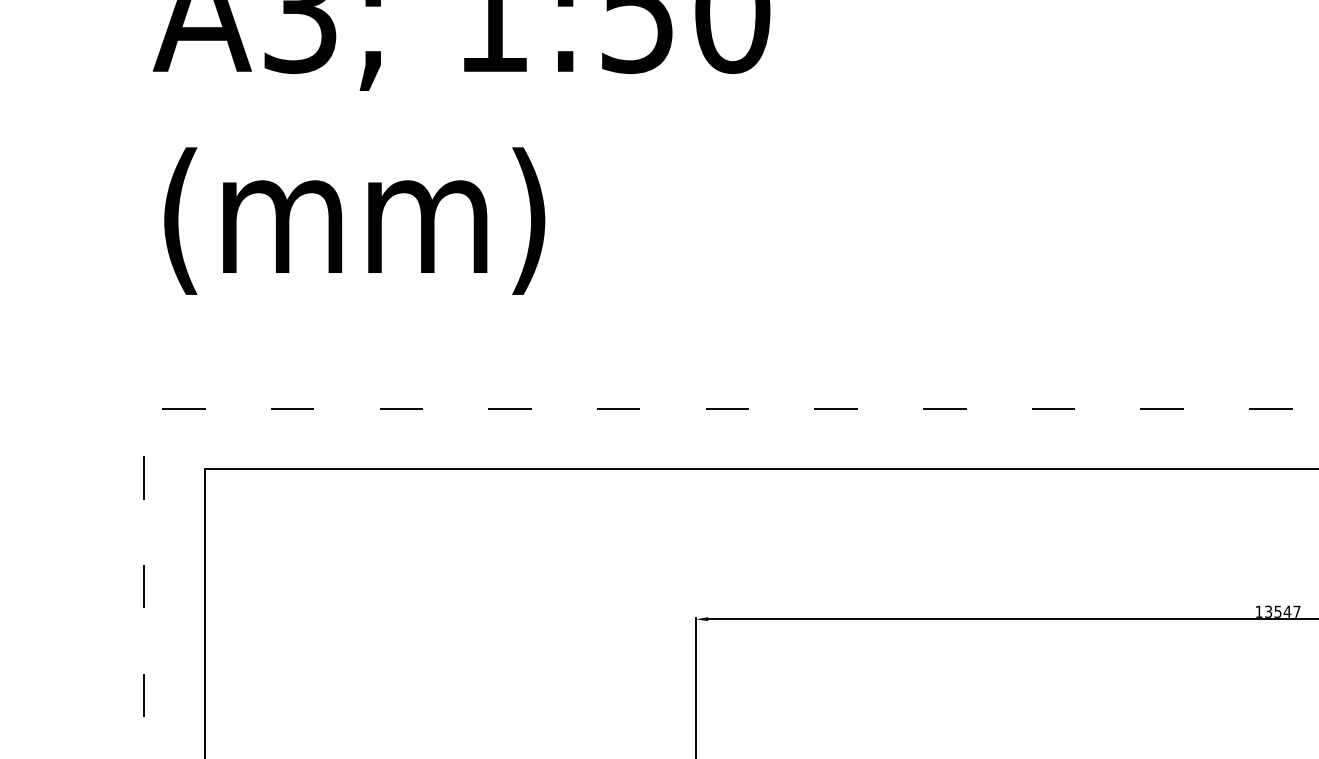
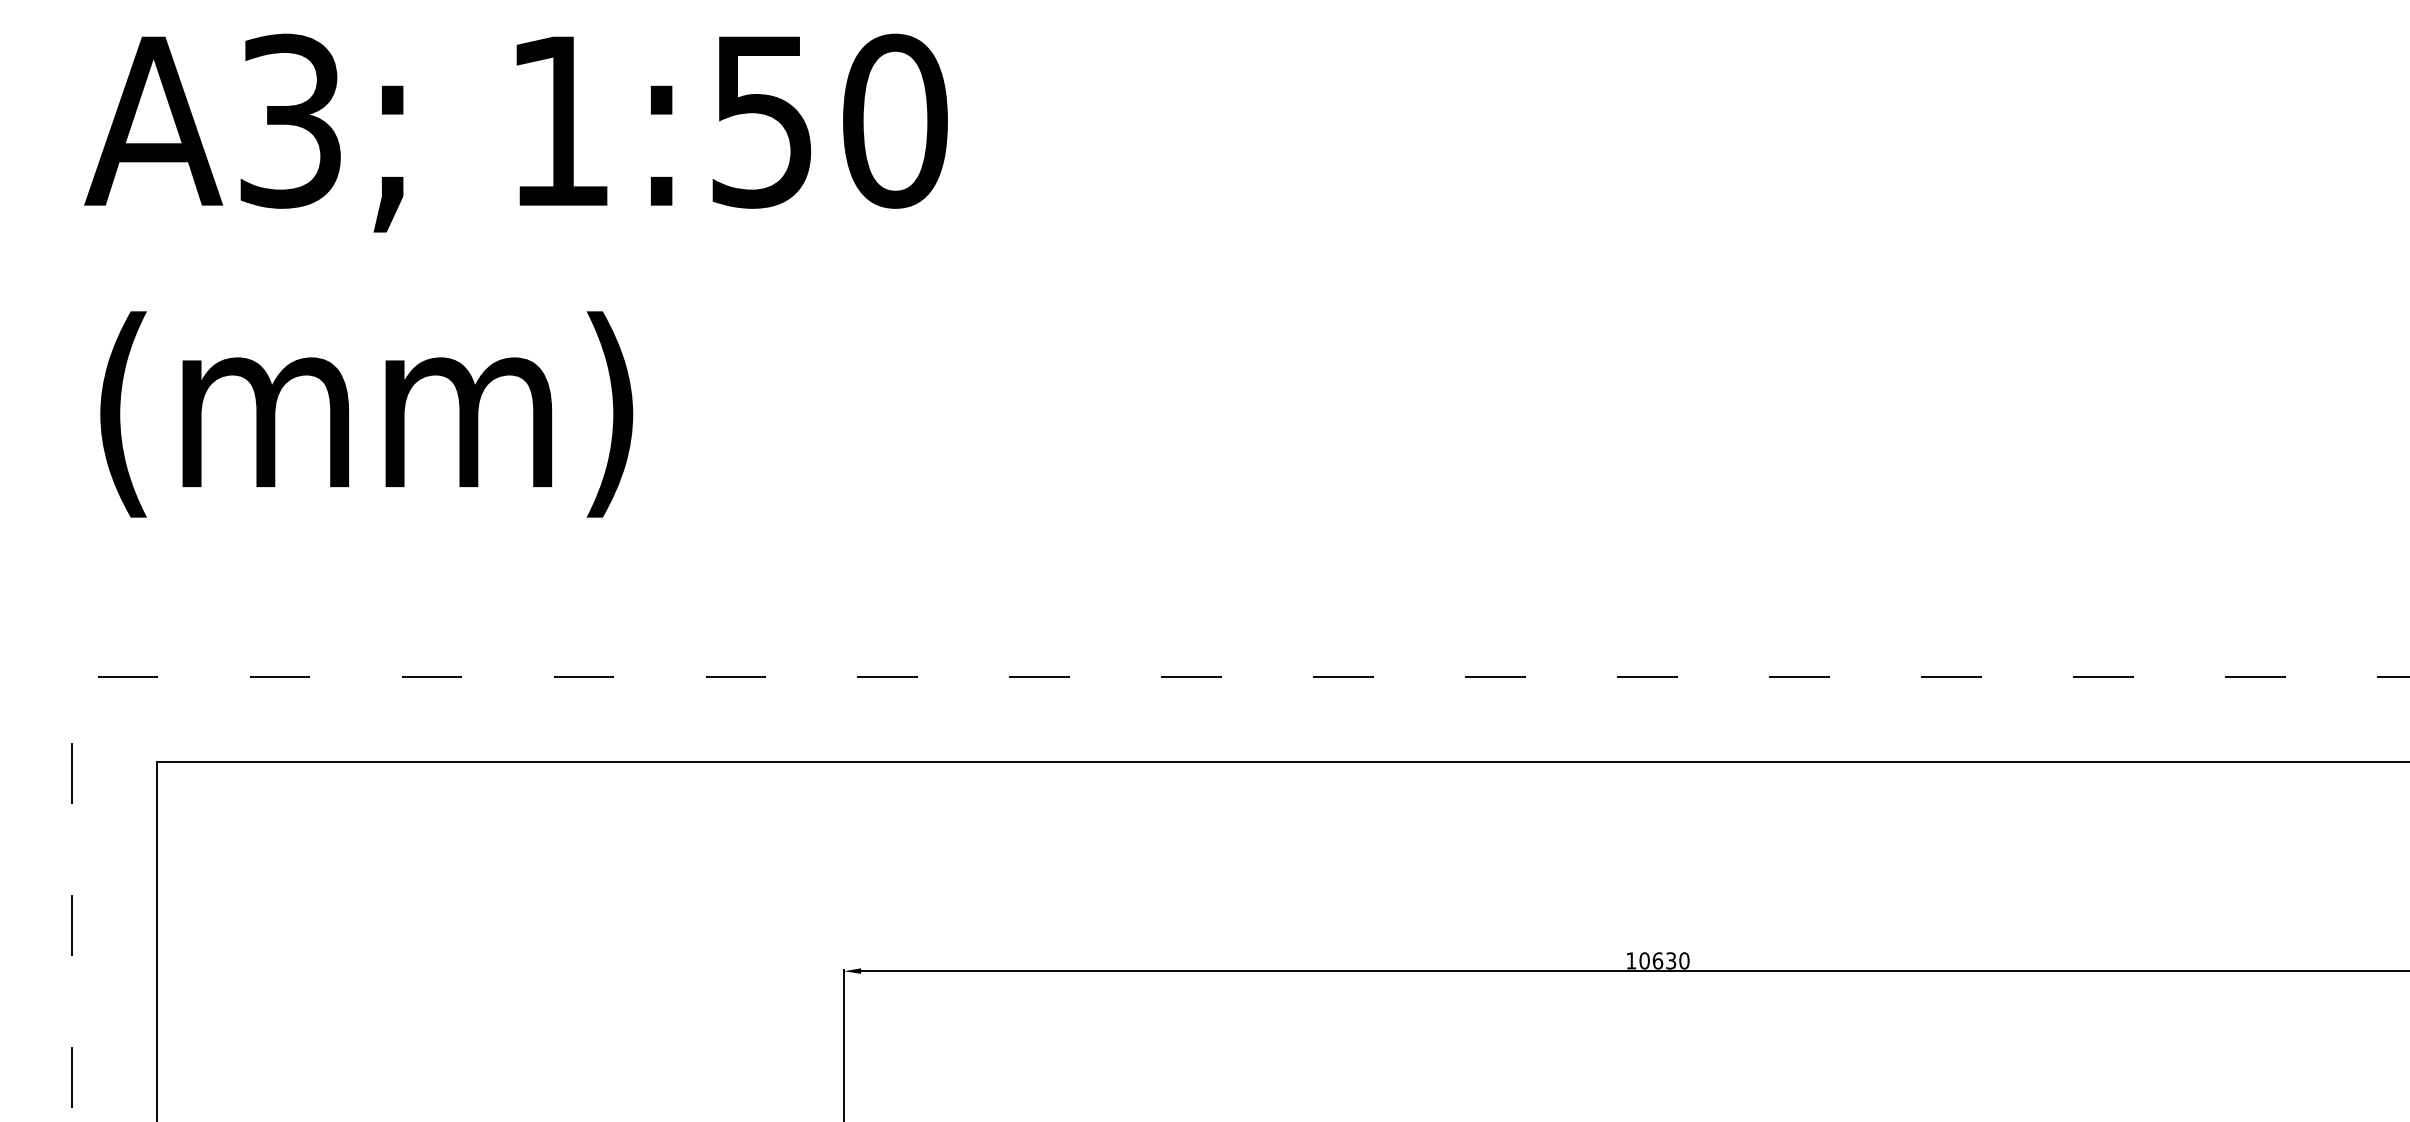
text: (1282, 611) -> (1664, 960), 13547 -> 10630

